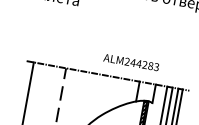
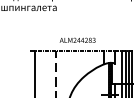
text: (131, 61) -> (77, 39), moved

